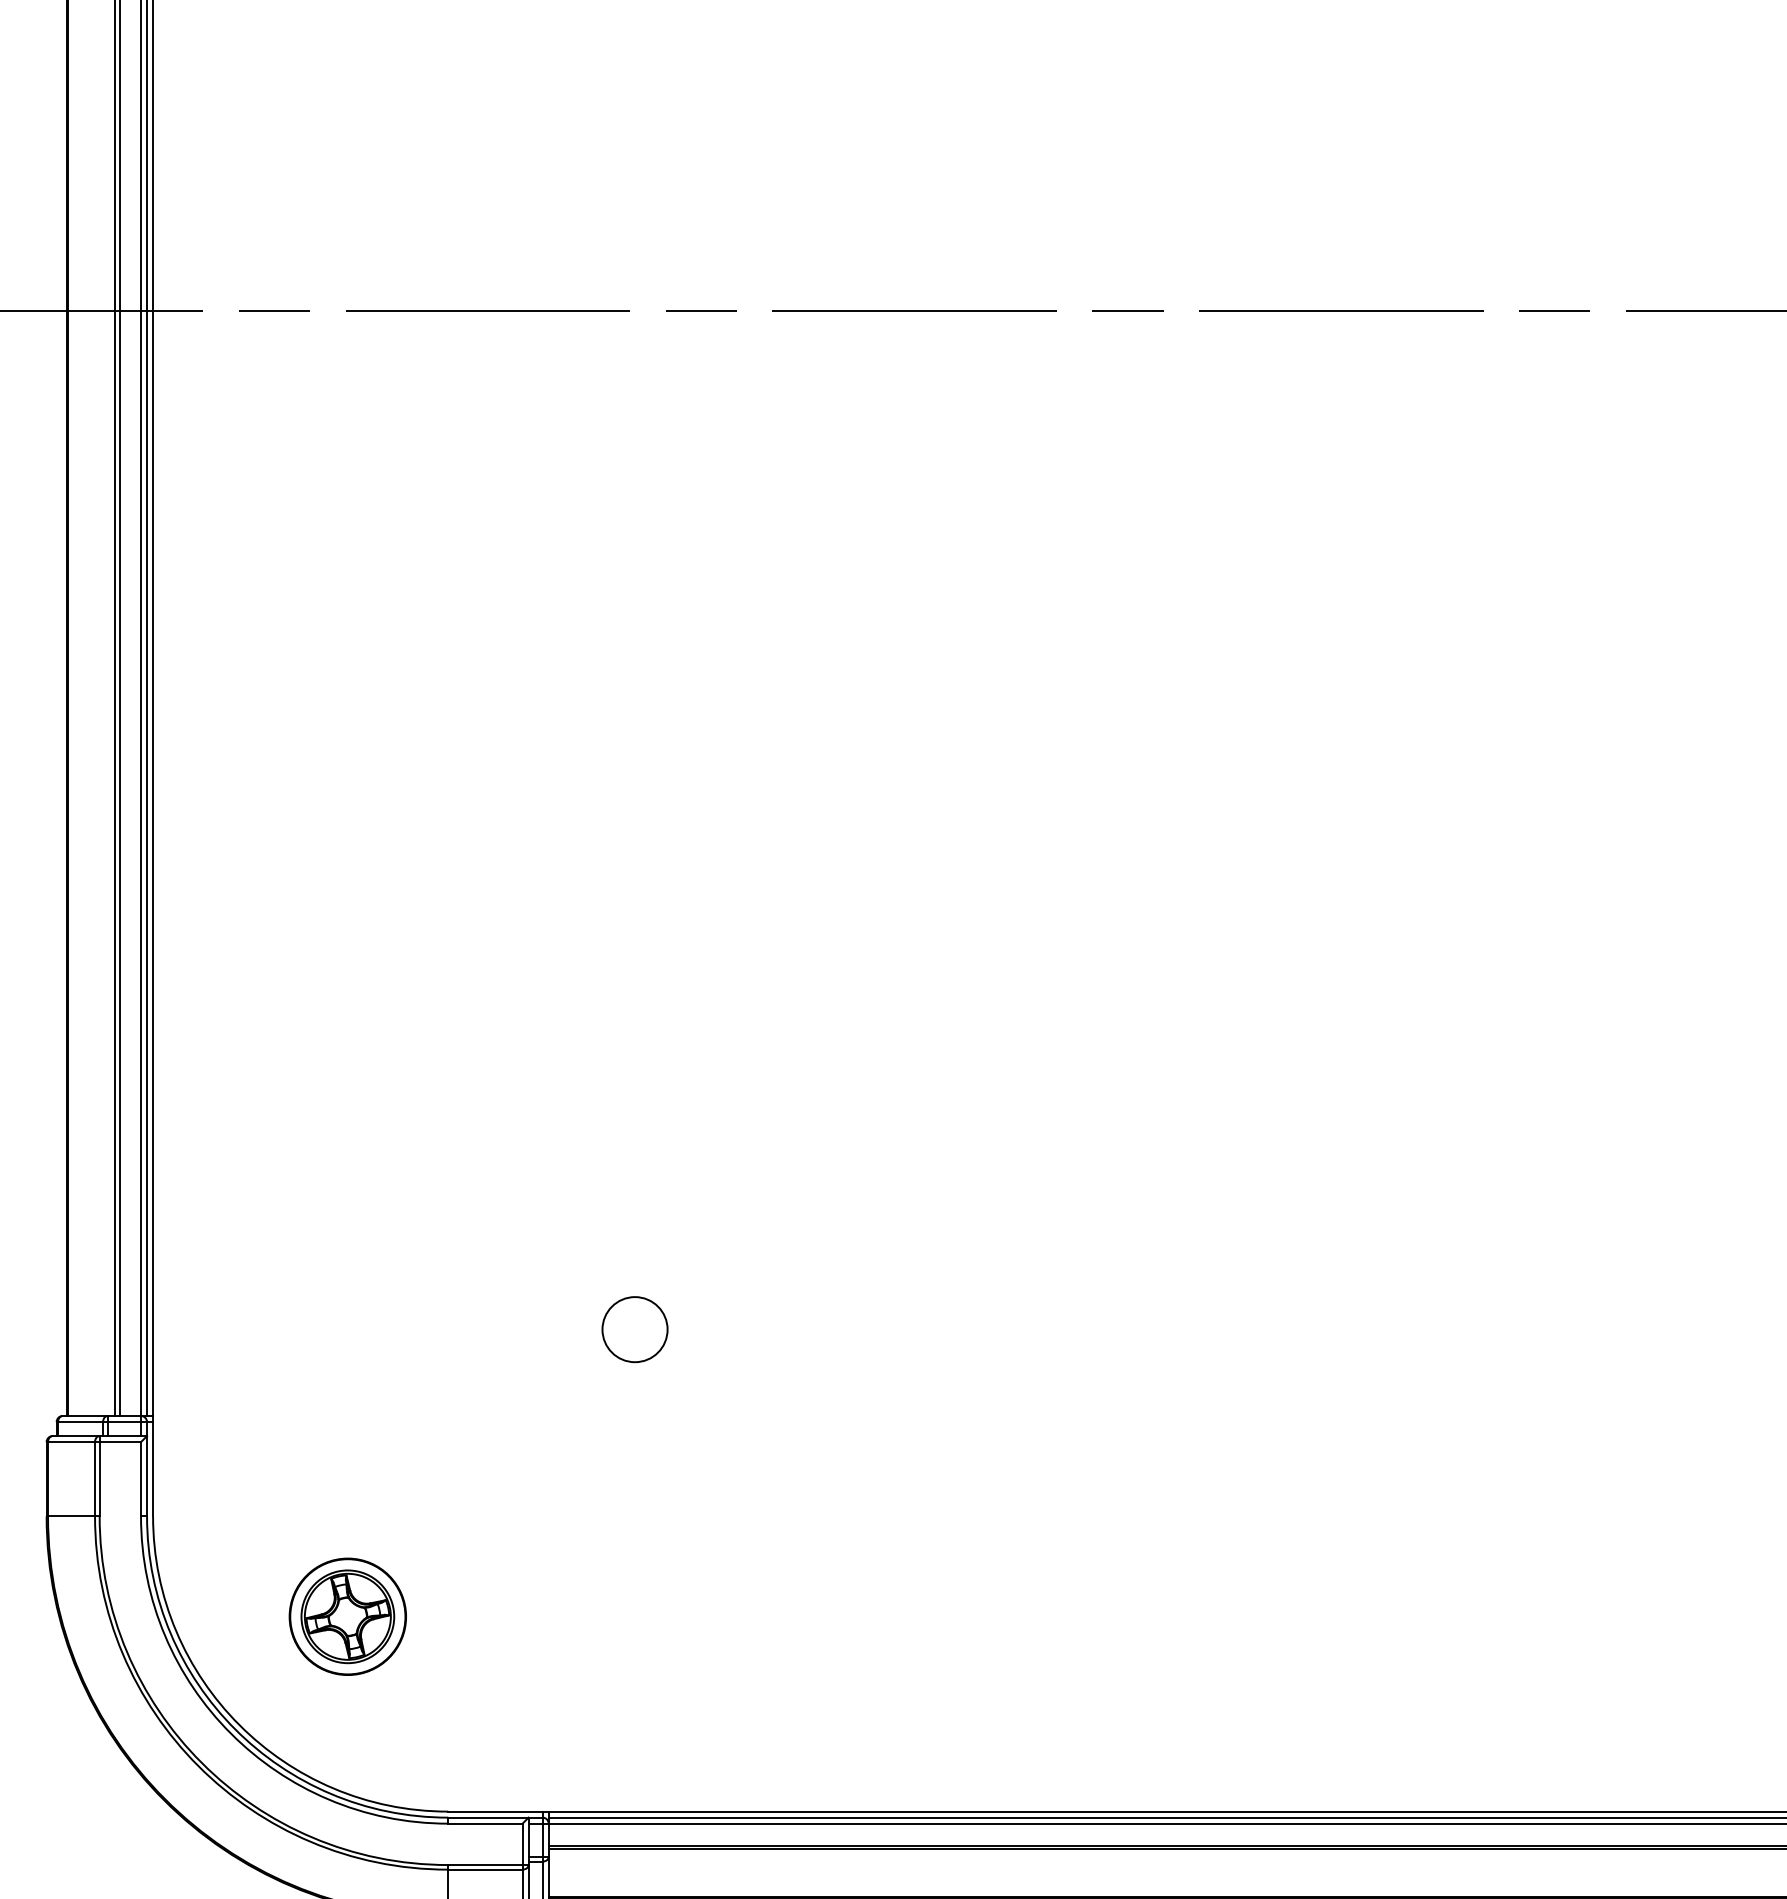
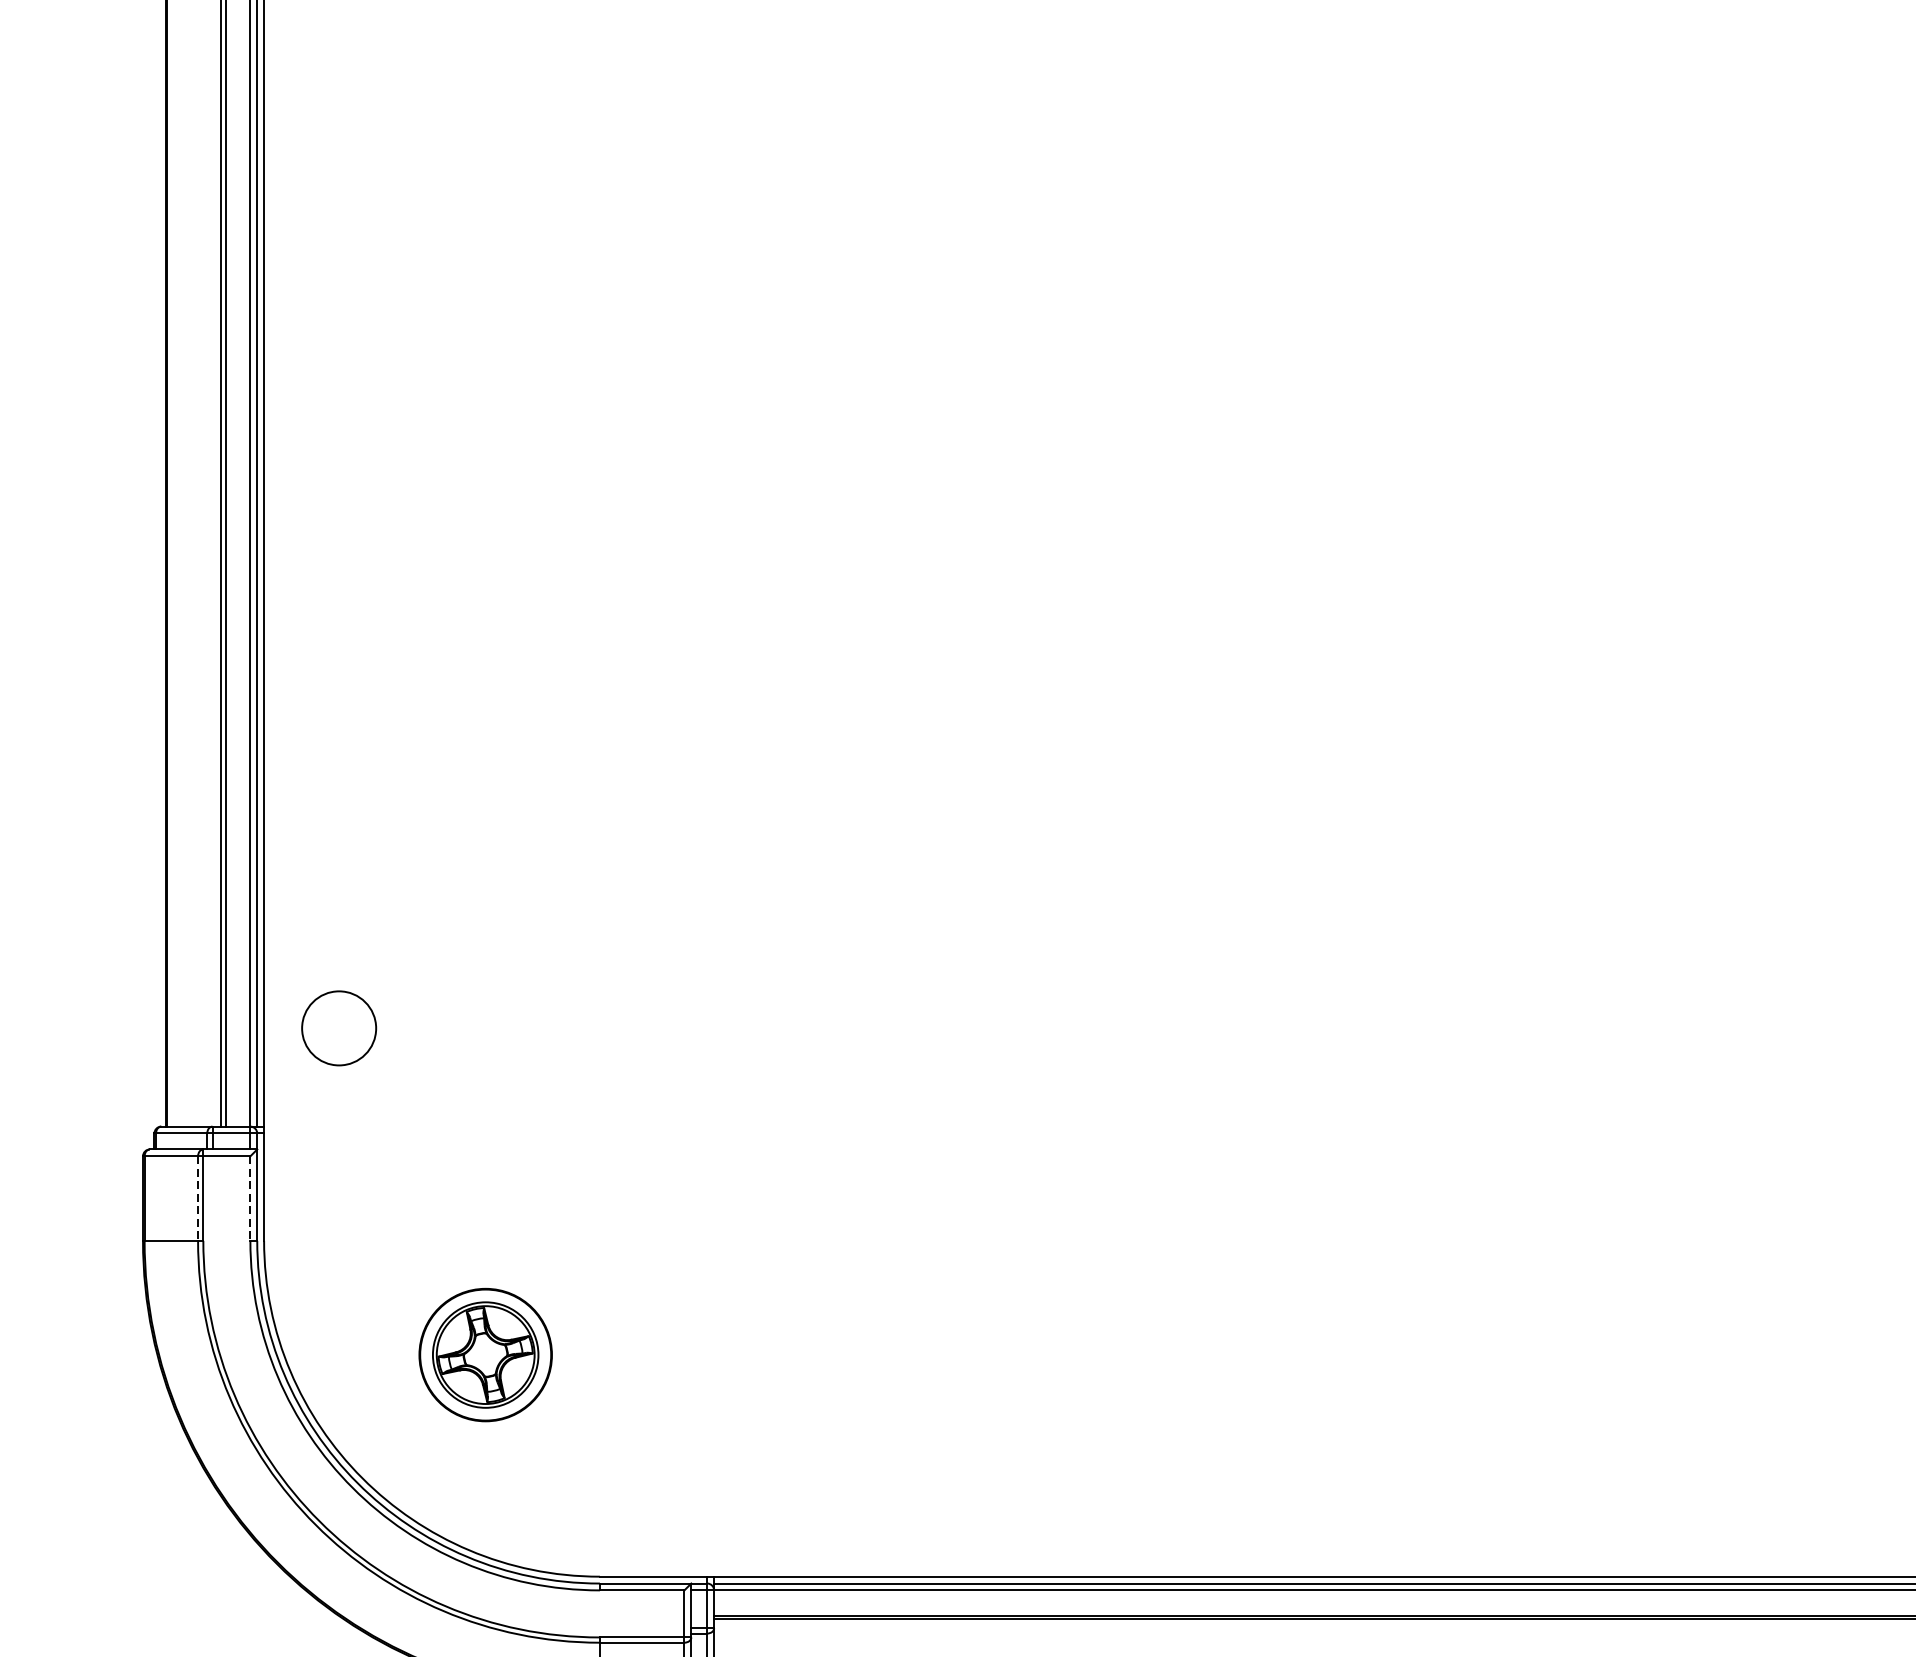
circle: (634, 1329) -> (338, 1028), moved
line: (95, 1479) -> (198, 1198), solid -> dashed
line: (141, 1479) -> (250, 1198), solid -> dashed

